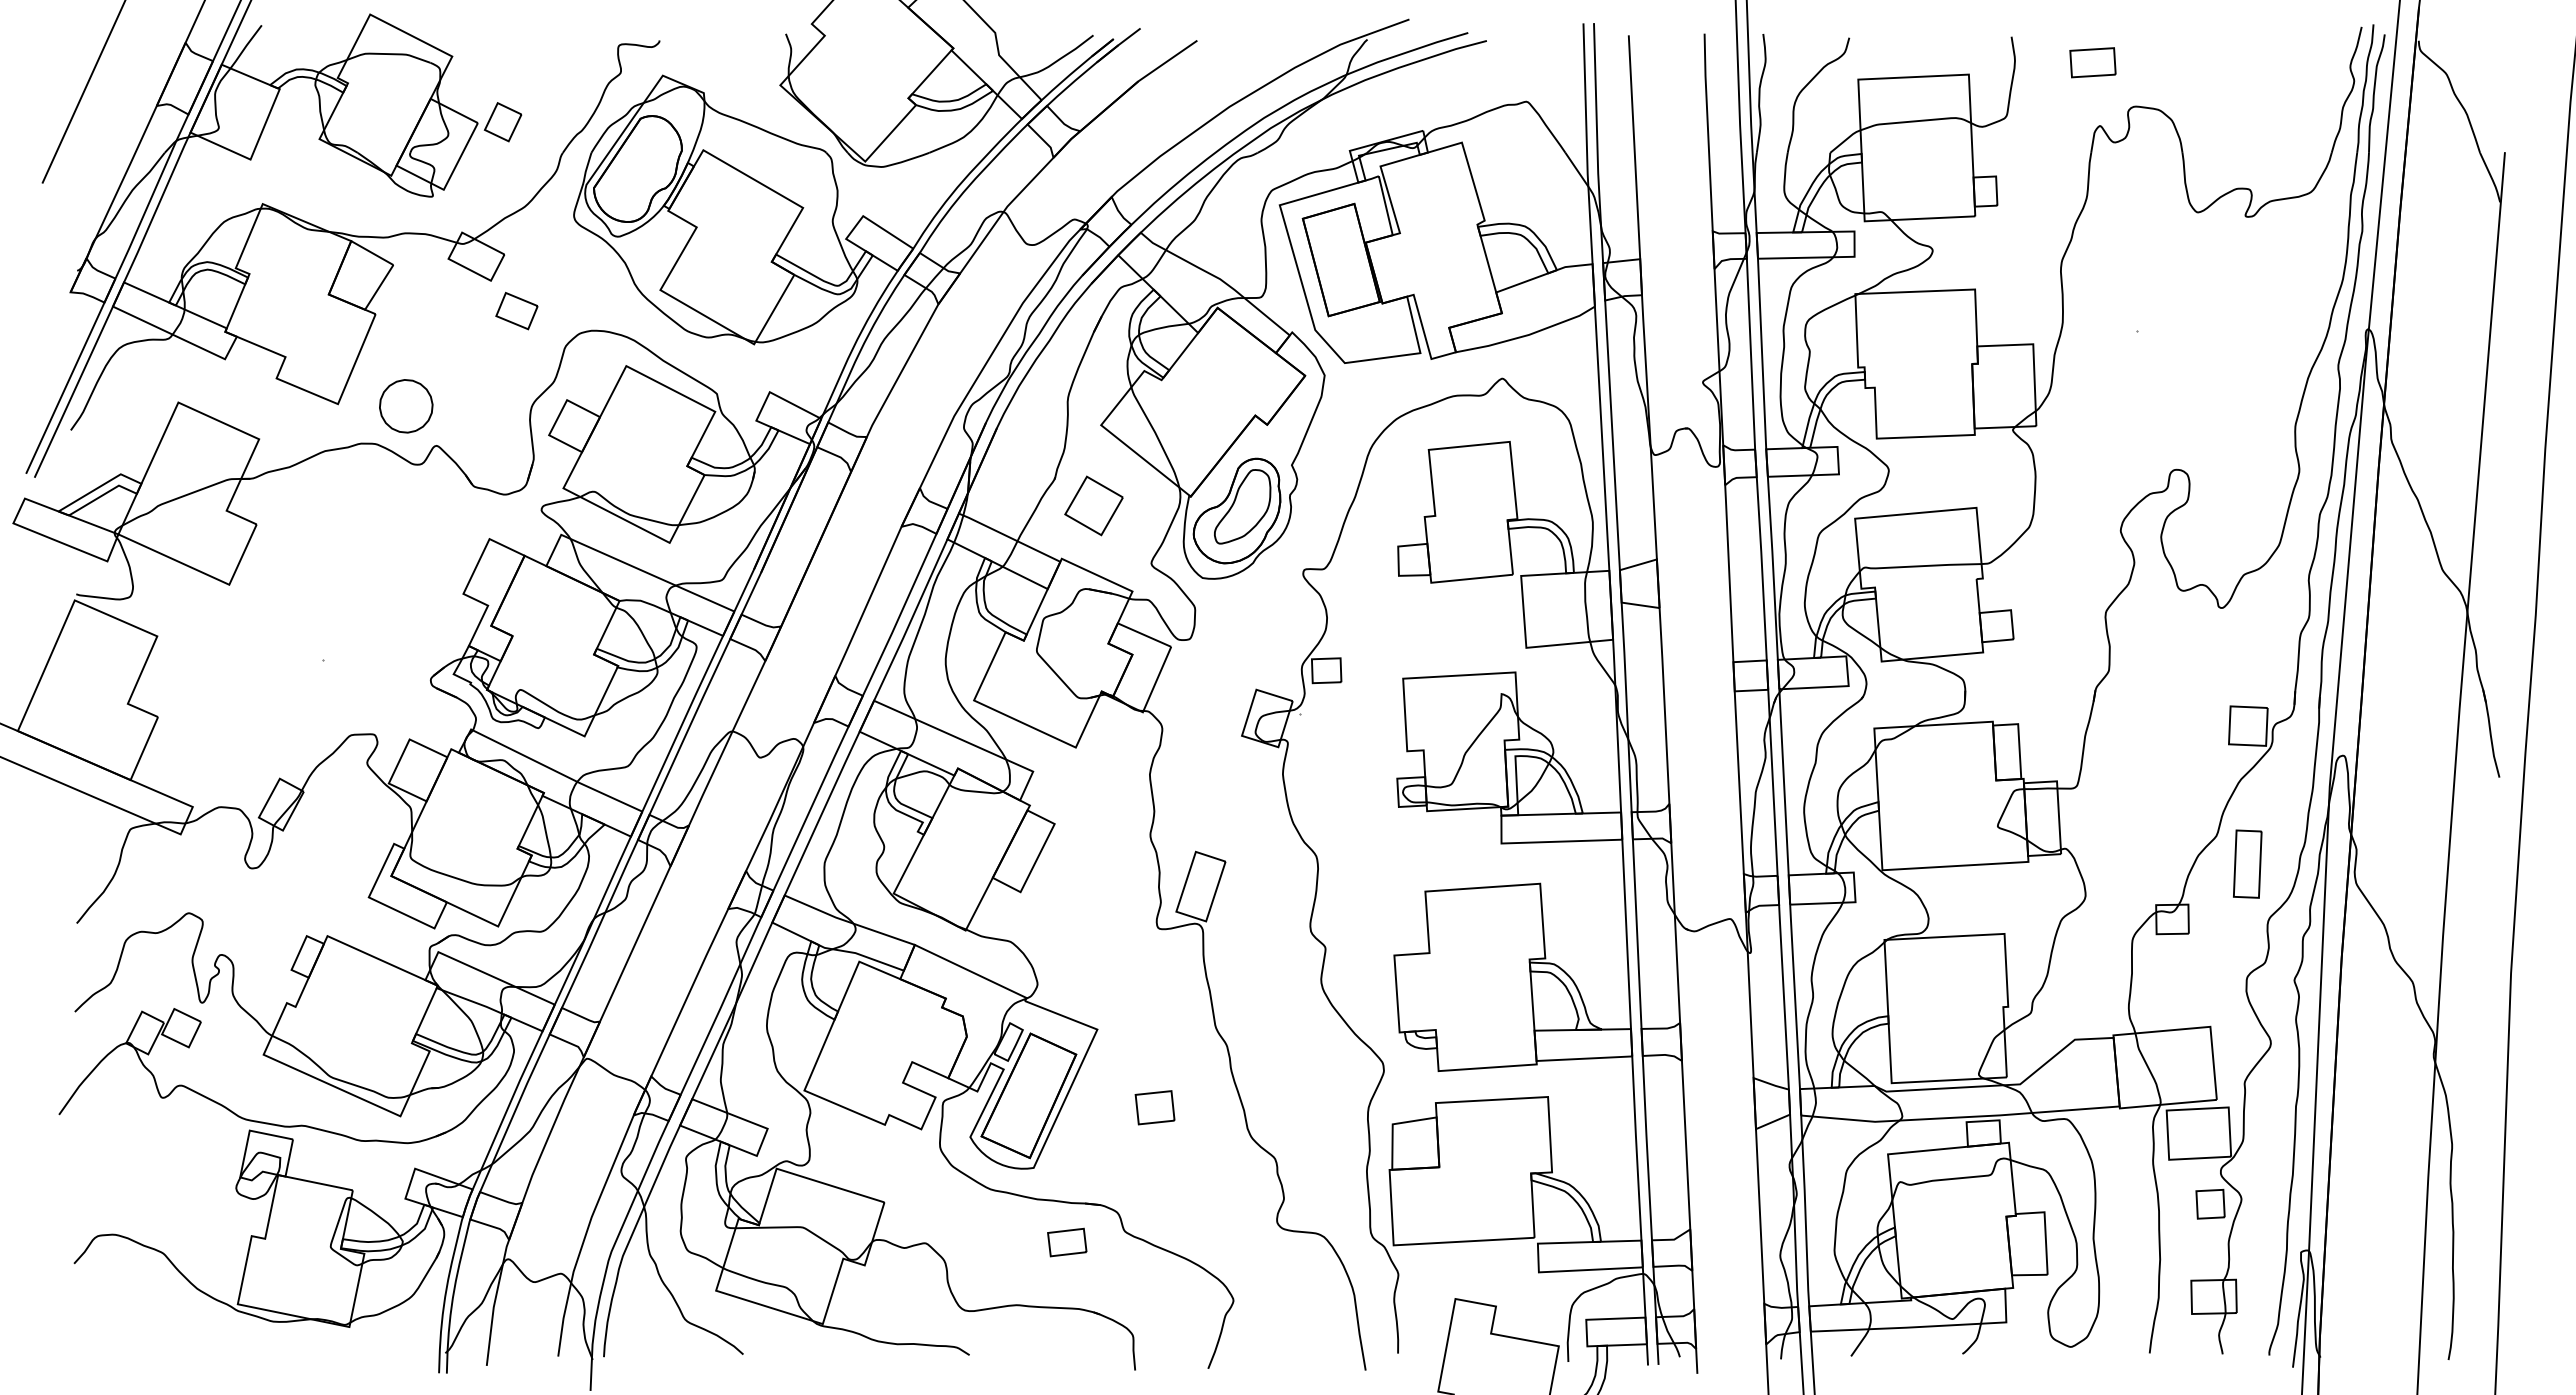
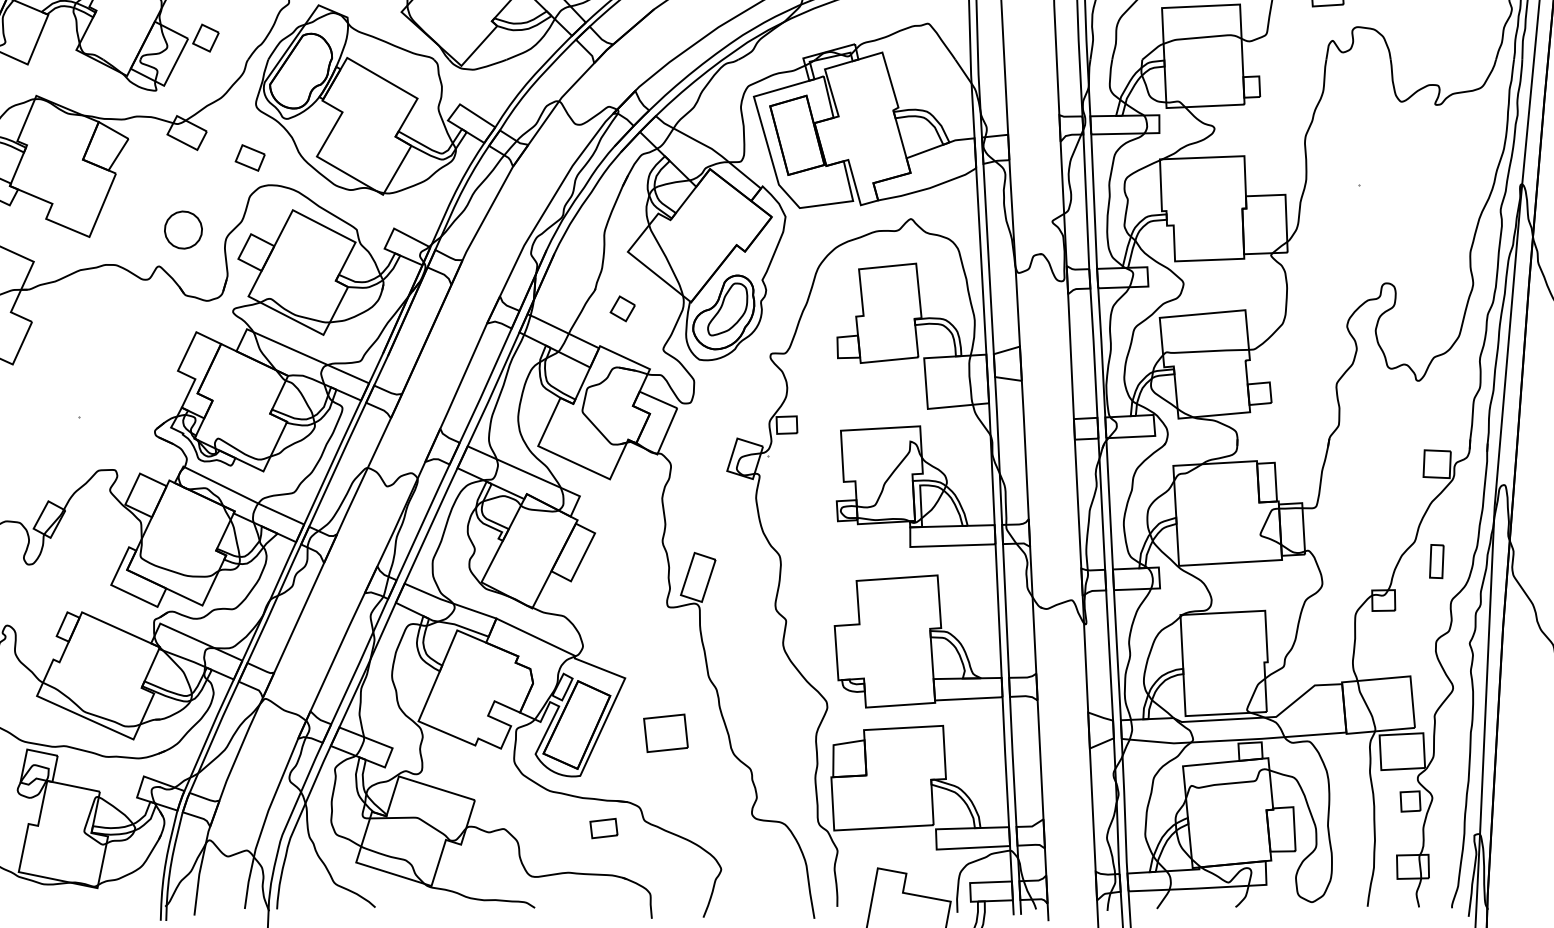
part: (516, 310) -> (249, 157), moved
part: (406, 406) -> (183, 230), moved
part: (1093, 505) -> (622, 308), size x0.6
part: (2247, 863) -> (1436, 561), size x0.7
part: (1154, 1107) -> (665, 733), size x1.6

